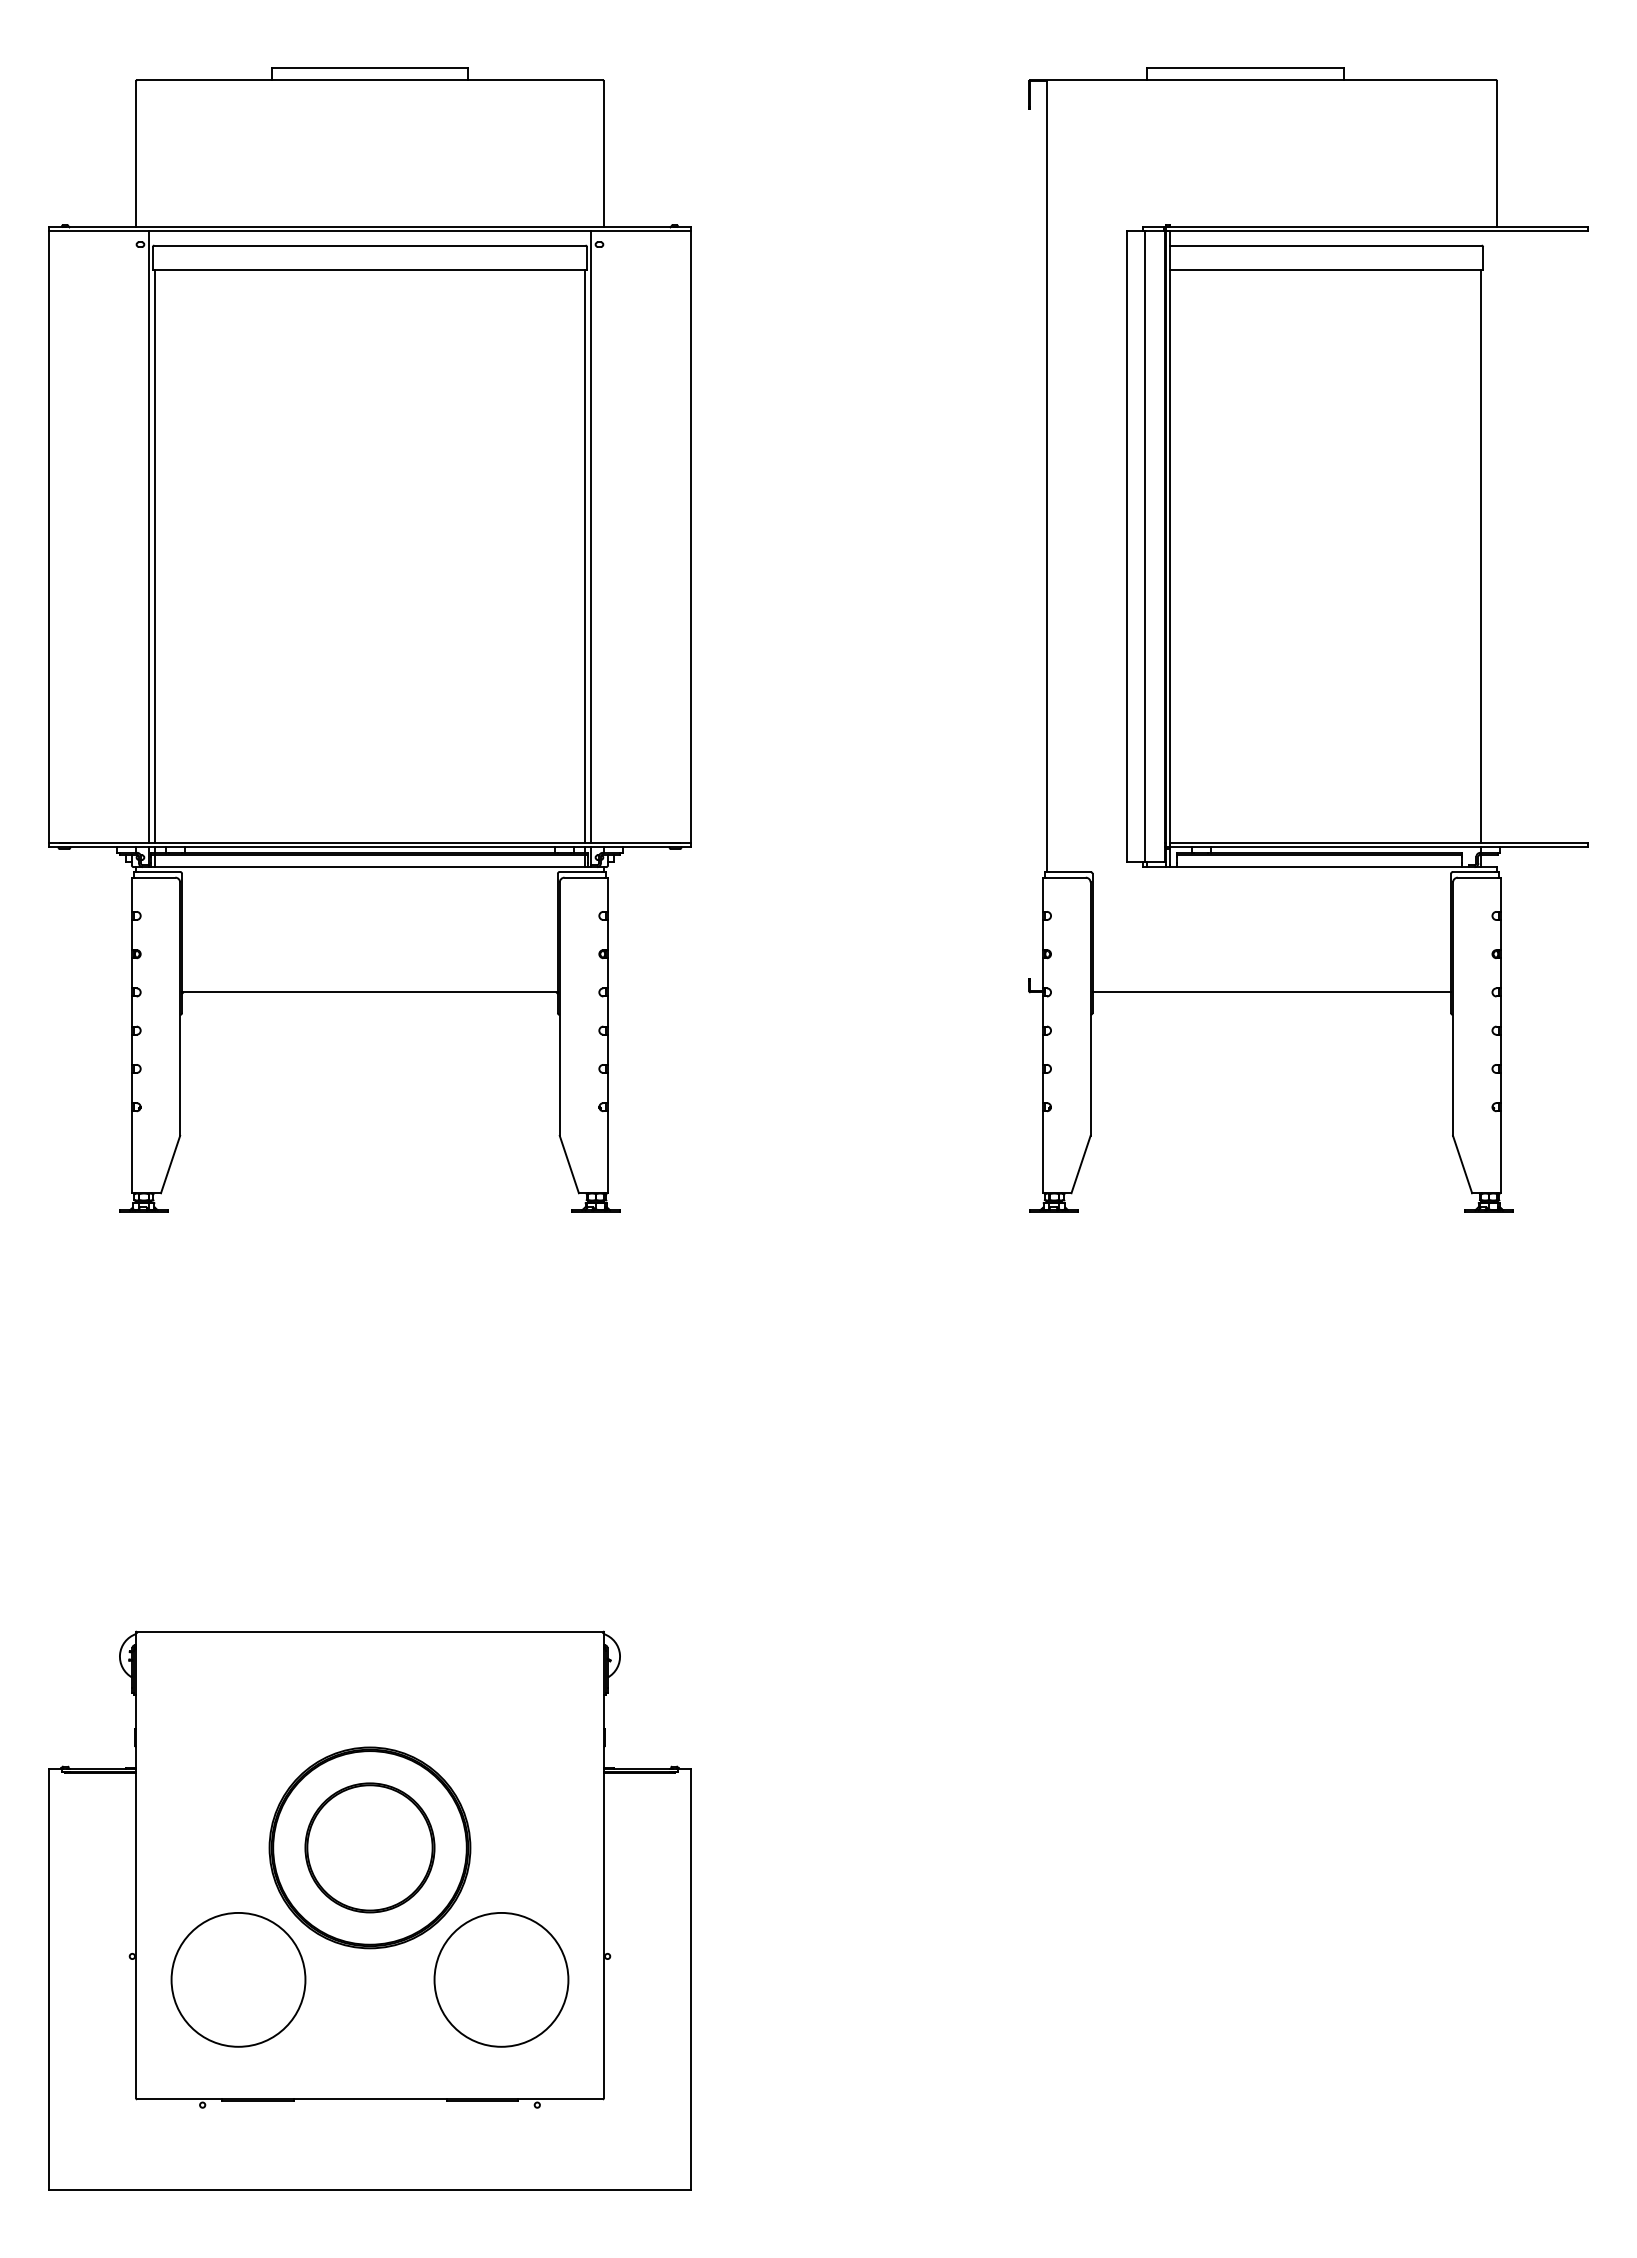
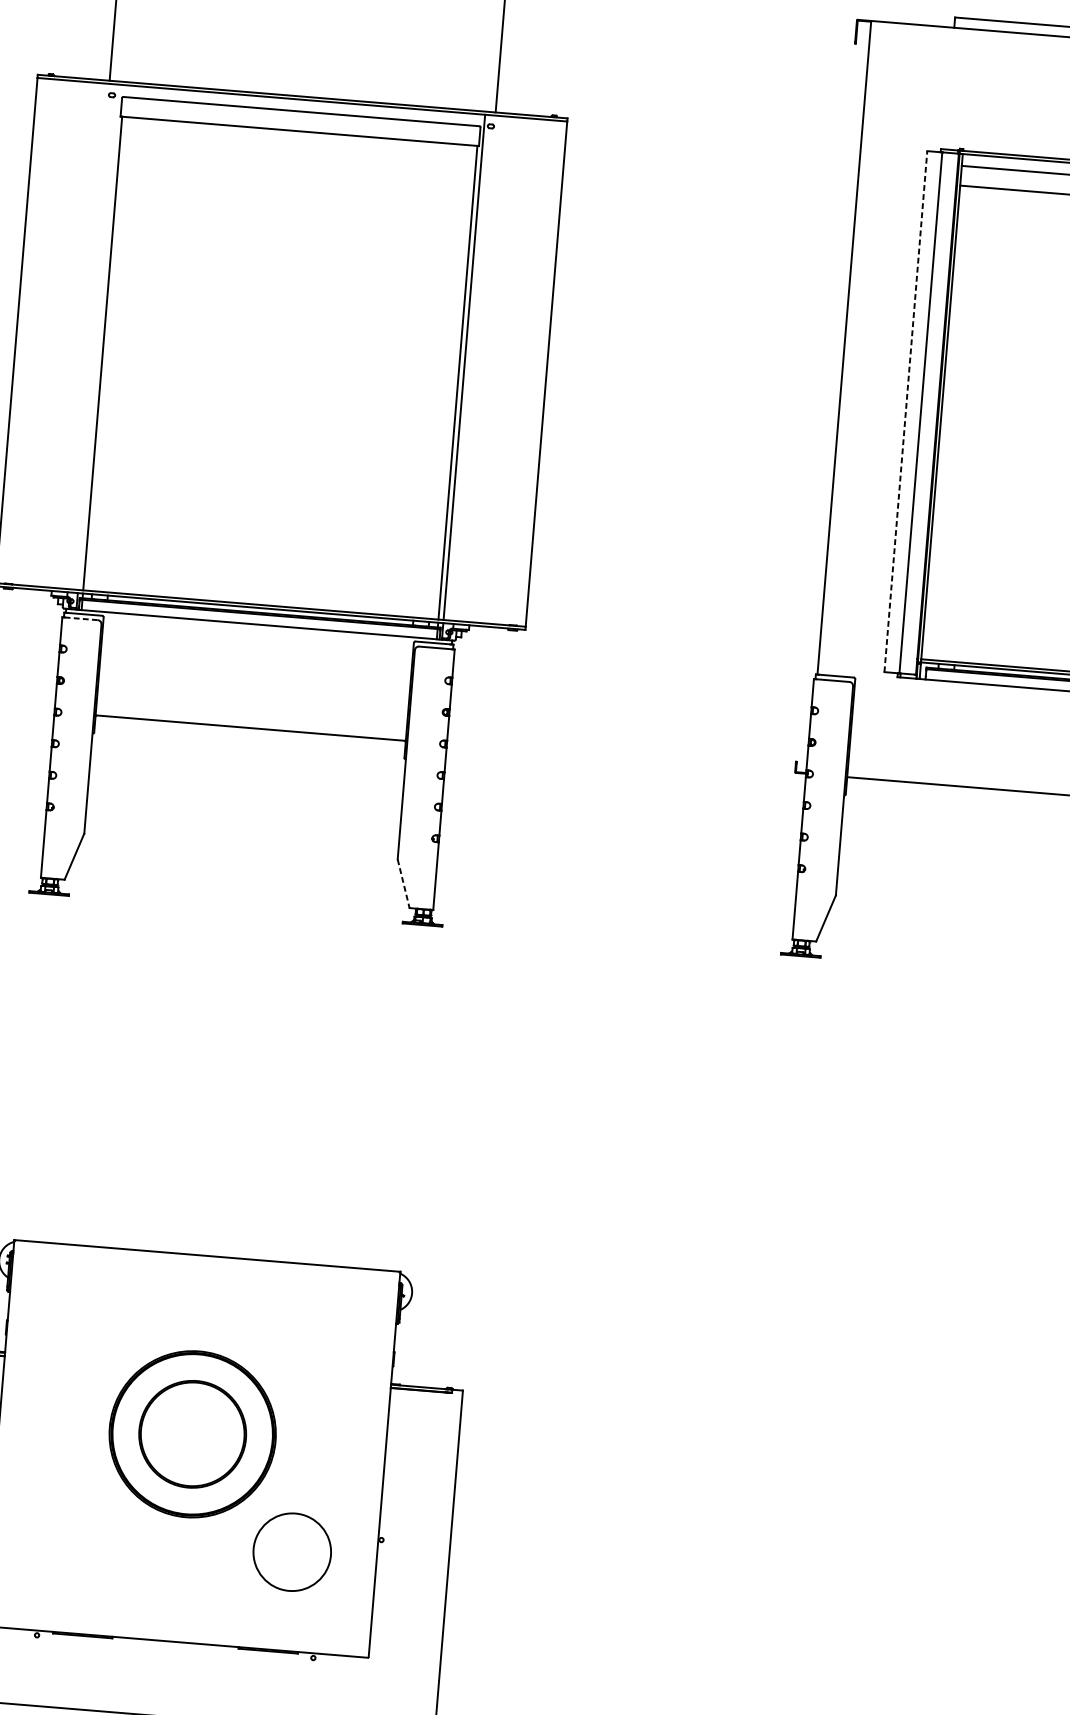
line: (148, 537) -> (98, 337), removed
line: (1126, 546) -> (905, 411), solid -> dashed
line: (155, 877) -> (81, 618), solid -> dashed
line: (569, 1165) -> (403, 884), solid -> dashed
circle: (238, 1979) -> (75, 1534), removed
circle: (501, 1979) -> (292, 1551), size x0.7

